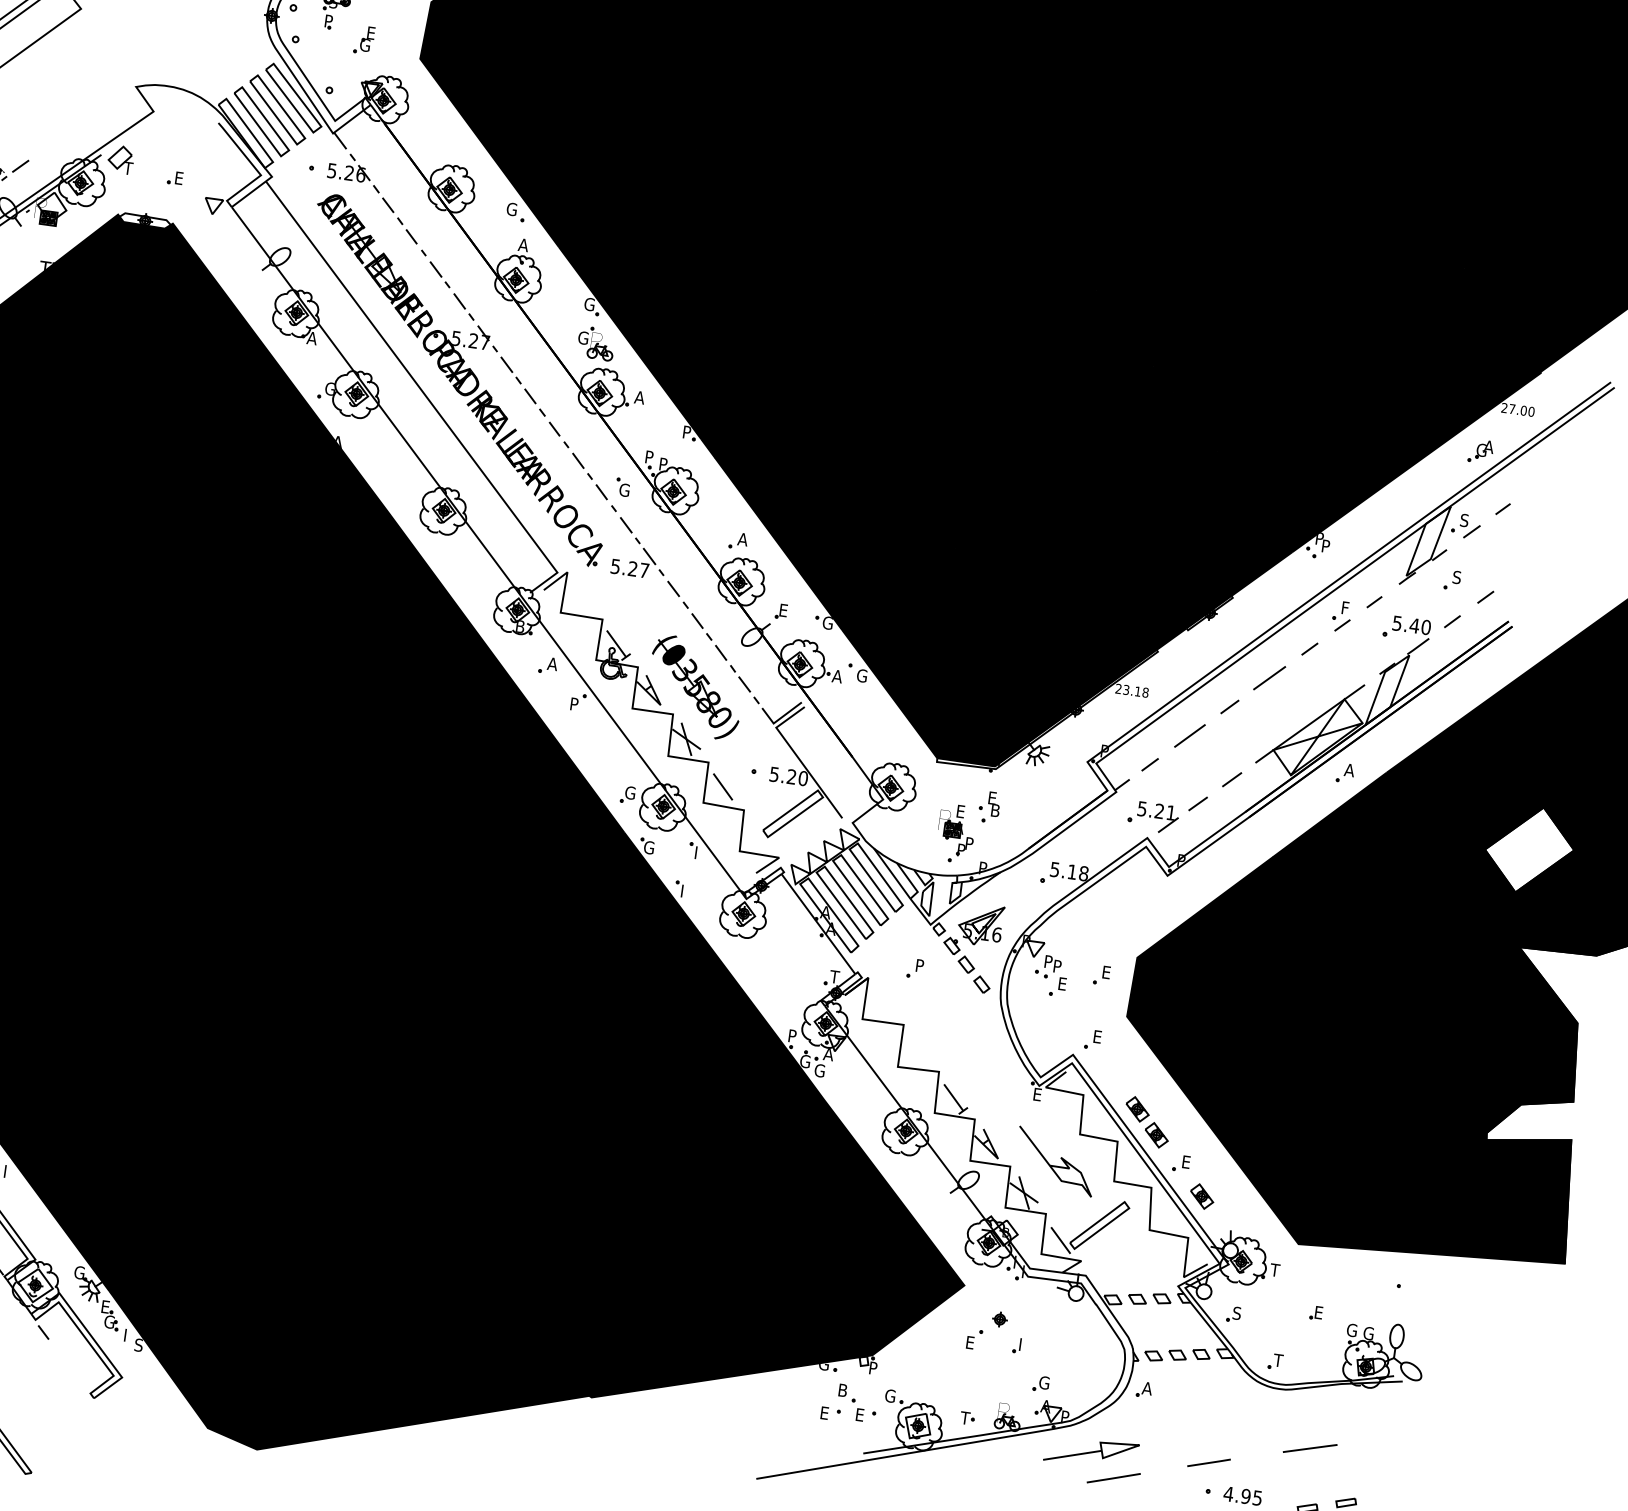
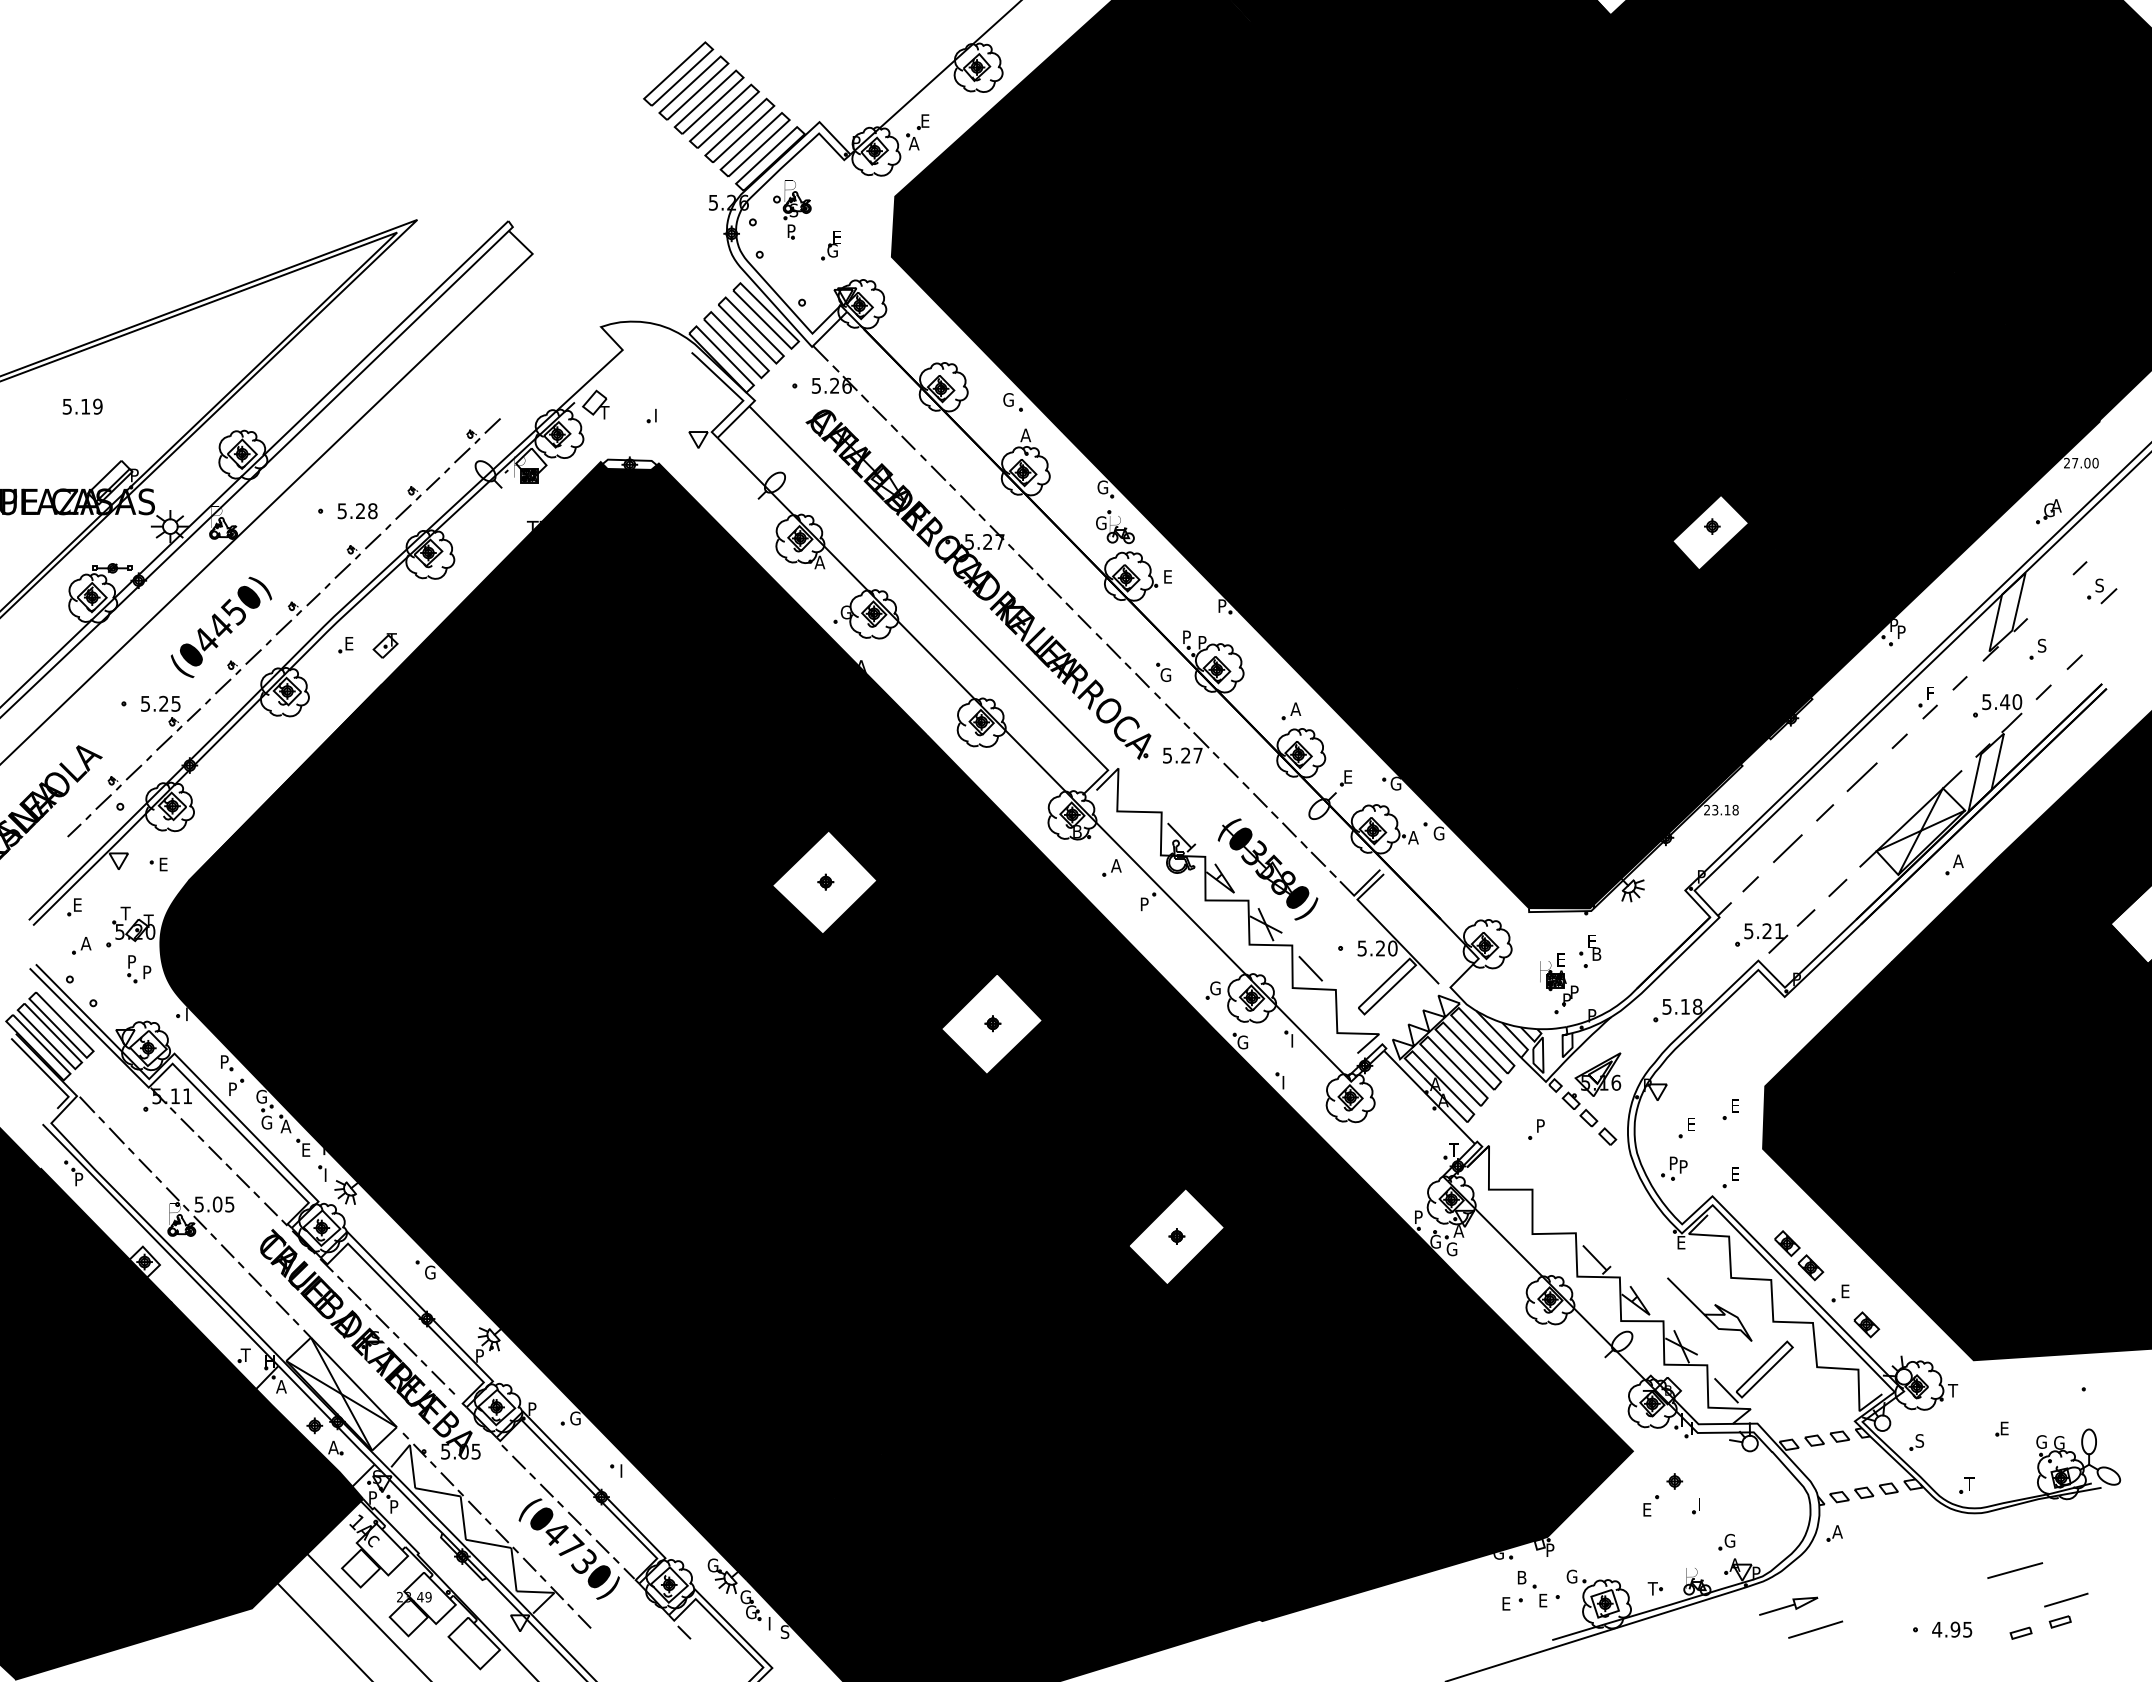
text: (179, 178) -> (659, 415), E -> I
text: (639, 397) -> (1167, 576), A -> E
fill: (1158, 426) -> (1710, 532), removed
part: (1466, 526) -> (2102, 591), moved
fill: (274, 641) -> (824, 882), removed
fill: (413, 796) -> (991, 1023), removed
part: (1048, 966) -> (1674, 1168), moved
fill: (560, 1022) -> (1176, 1236), removed
text: (106, 1307) -> (745, 1597), E -> G
part: (1091, 1452) -> (1788, 1606), size x0.6
line: (1209, 1462) -> (2066, 1599), moved

